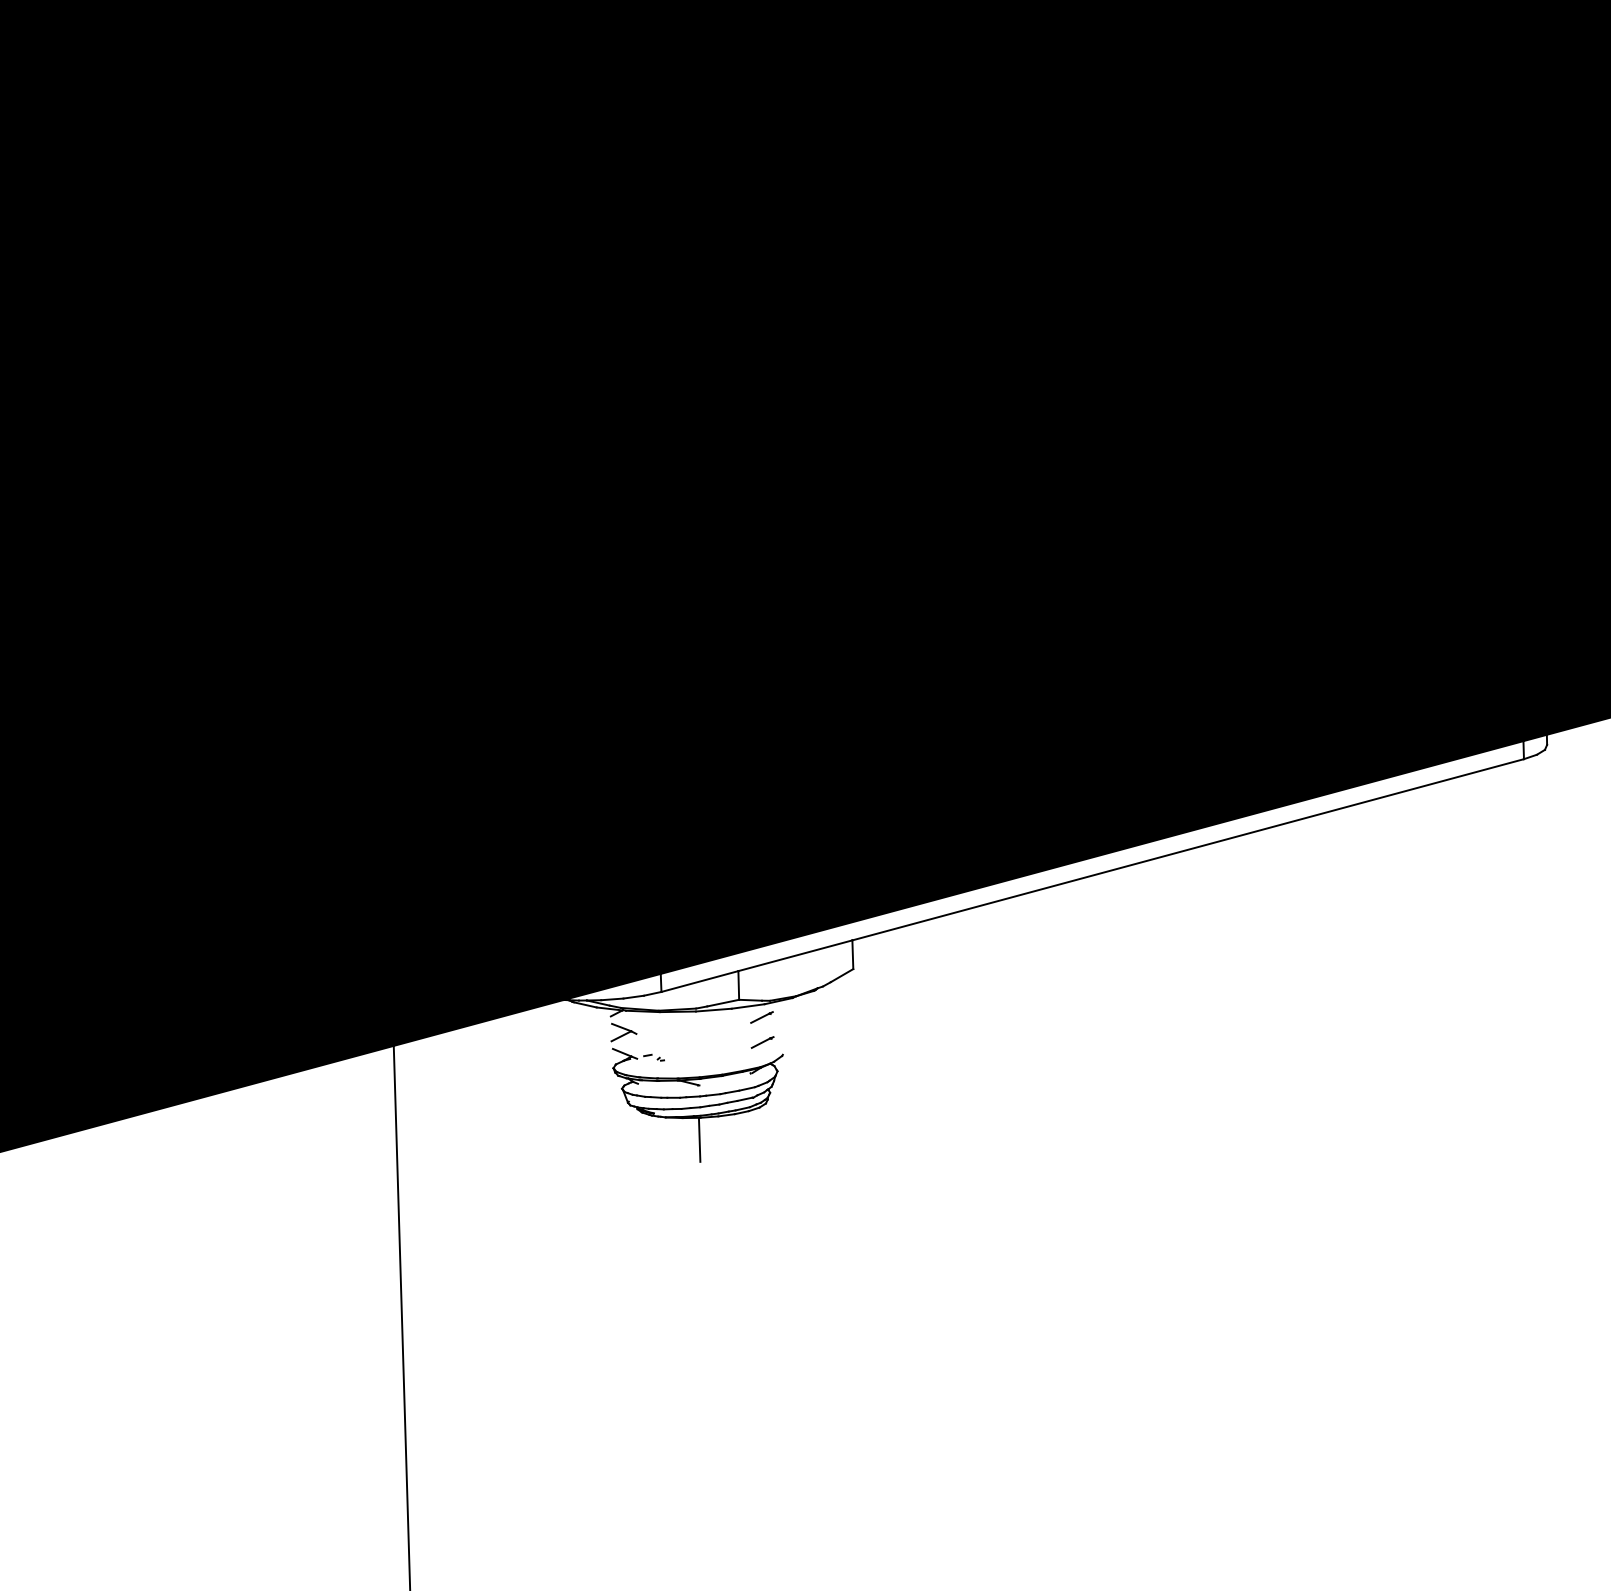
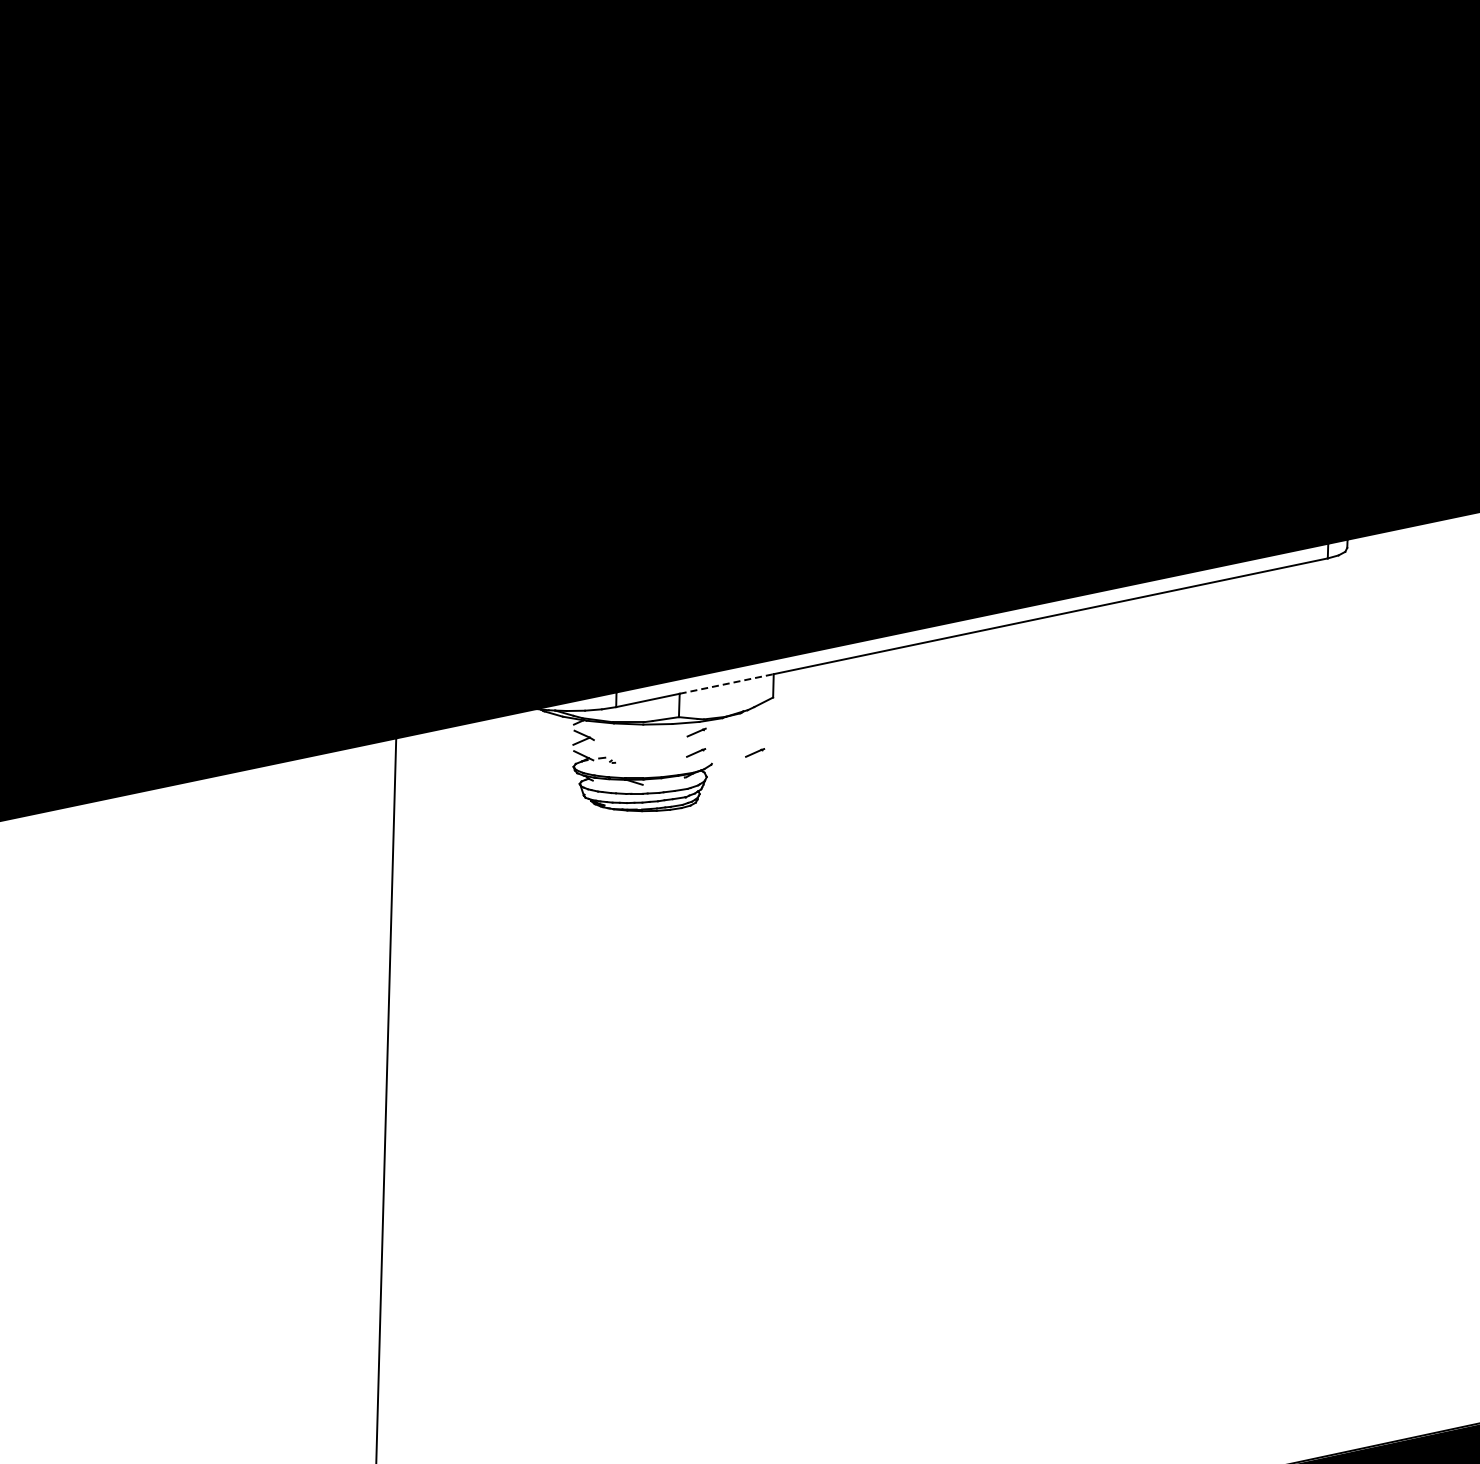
line: (796, 955) -> (727, 683), solid -> dashed
line: (835, 1037) -> (755, 752), added
line: (698, 1139) -> (639, 828), removed

